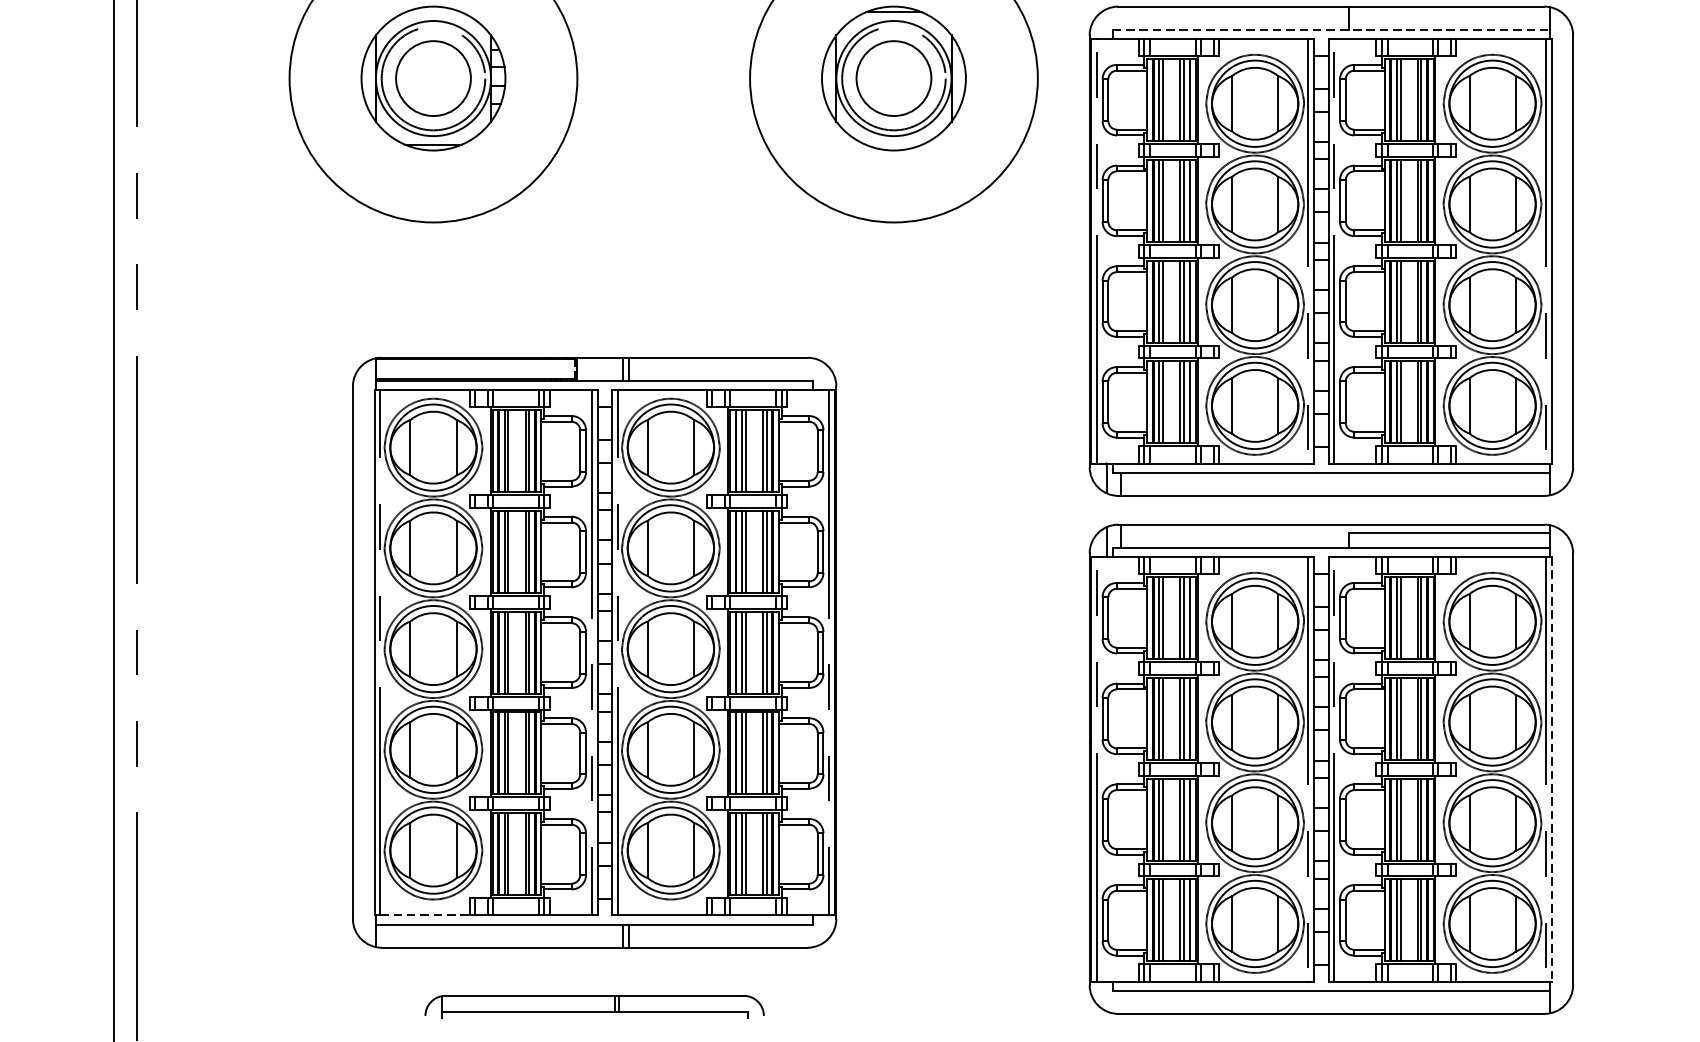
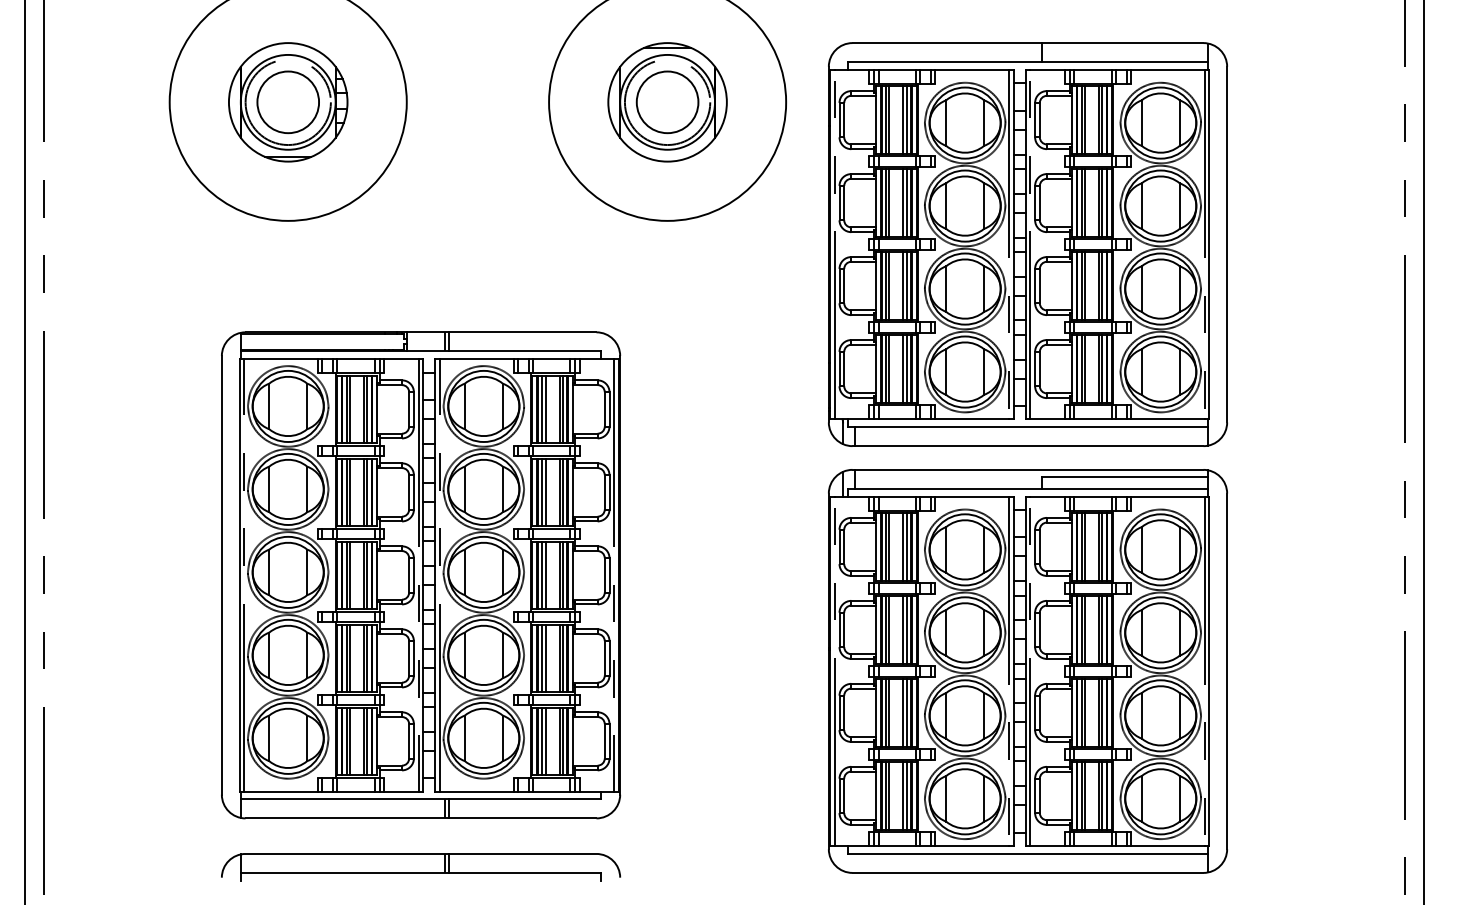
line: (1332, 30) -> (1028, 62), dashed -> solid
line: (1551, 769) -> (1209, 671), dashed -> solid
line: (425, 915) -> (281, 791), dashed -> solid
part: (594, 1007) -> (420, 867), size x1.43

